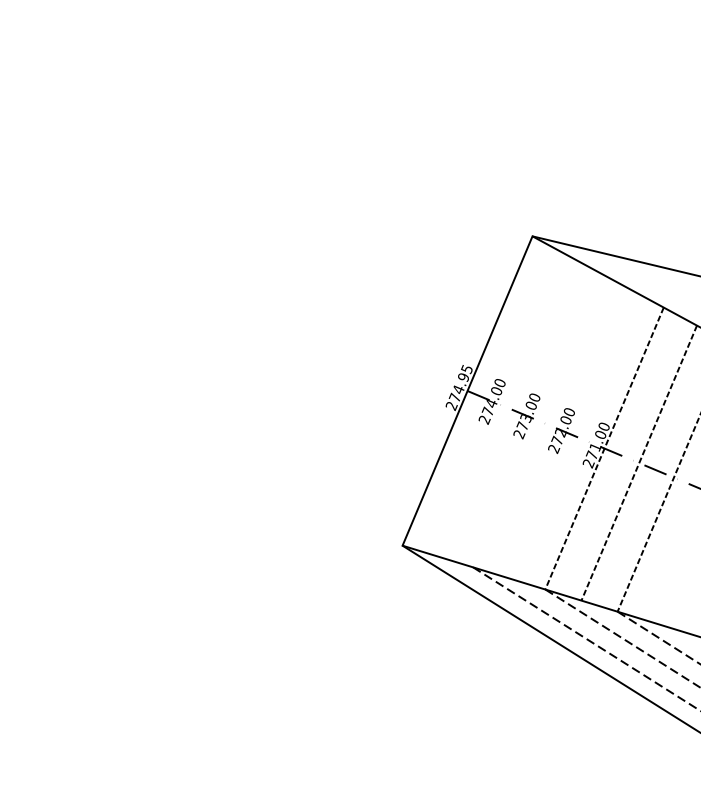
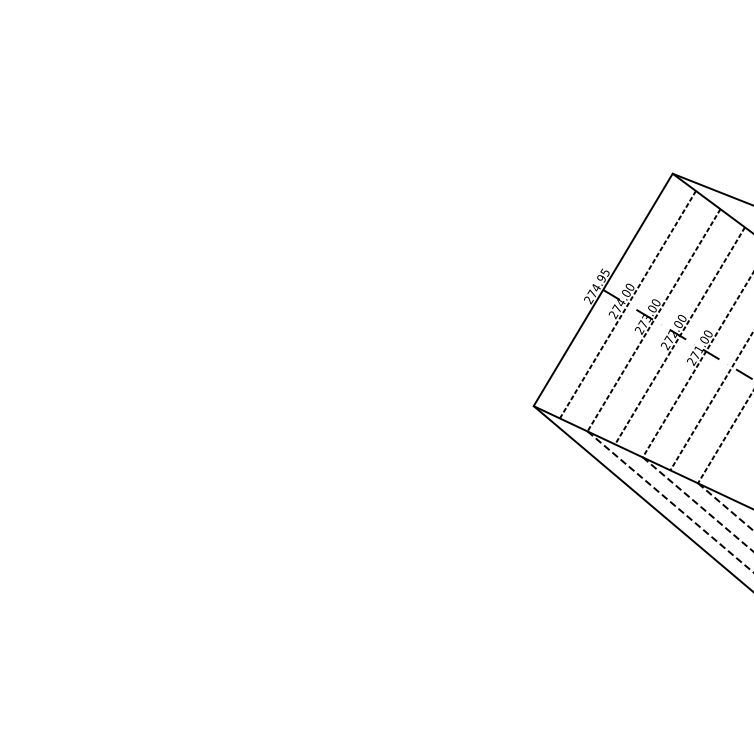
line: (499, 404) -> (627, 304), added
line: (534, 419) -> (653, 320), added
line: (569, 433) -> (679, 335), added

